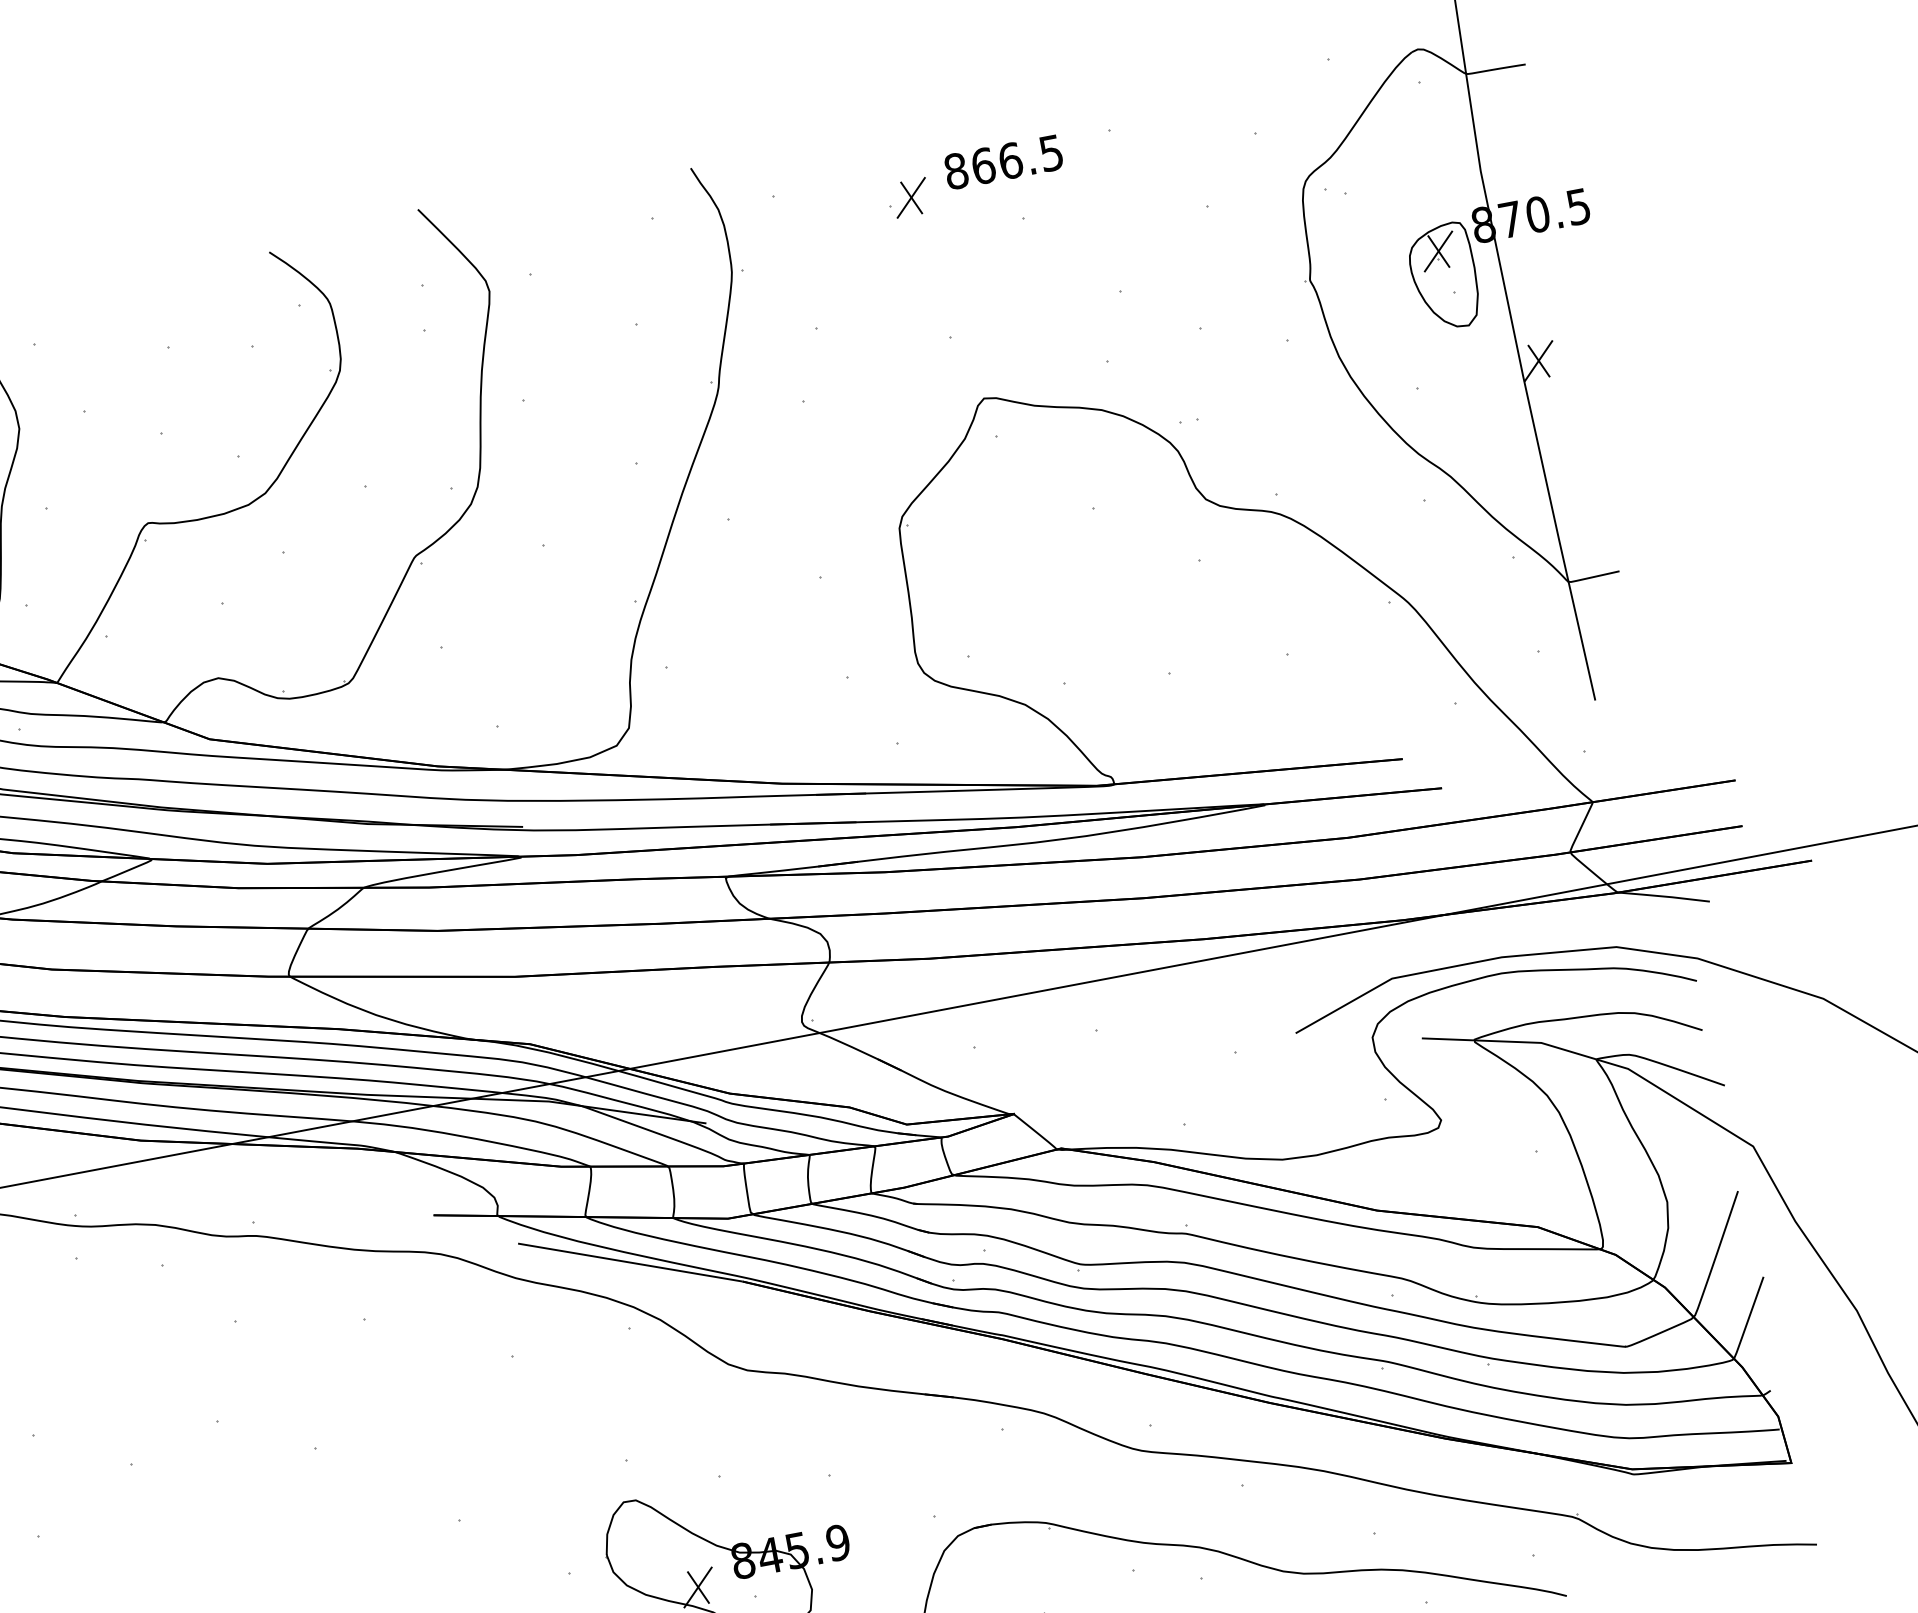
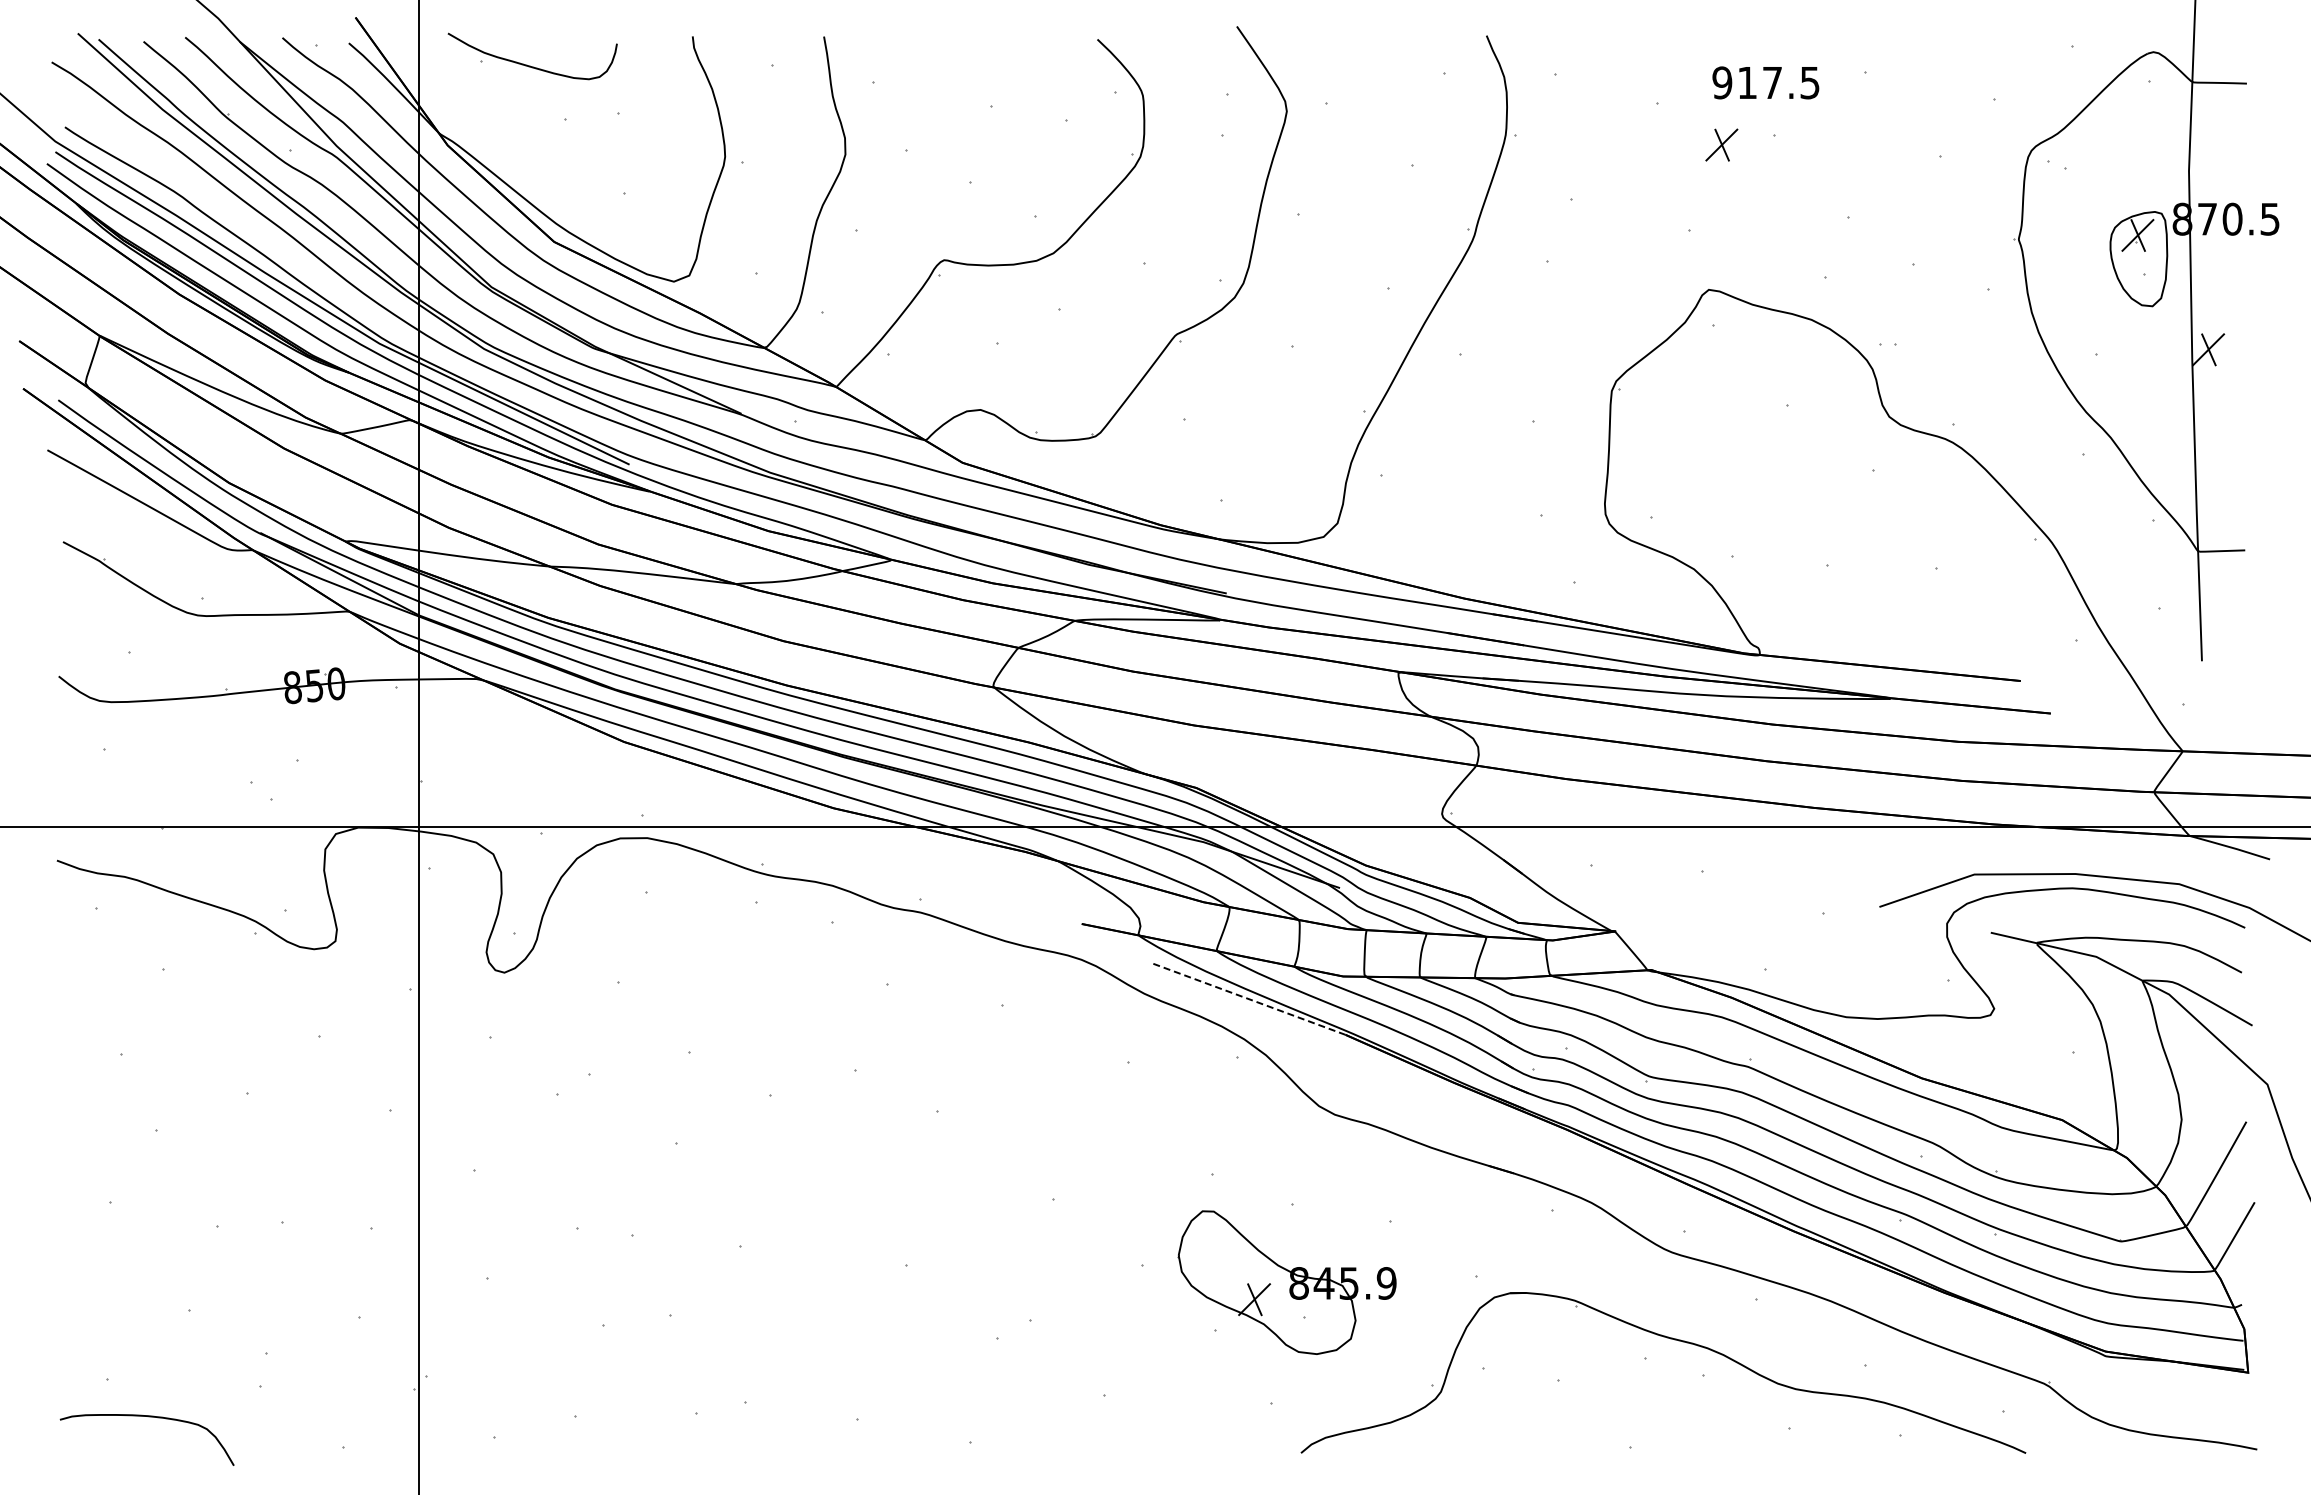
text: (983, 165) -> (1747, 82), 866.5 -> 917.5
part: (910, 197) -> (1721, 144), moved
line: (629, 1261) -> (1248, 998), solid -> dashed

